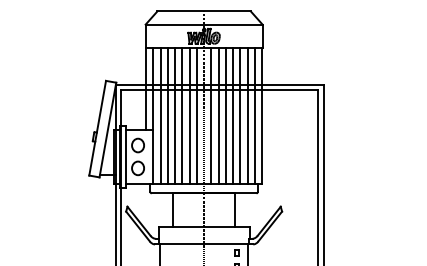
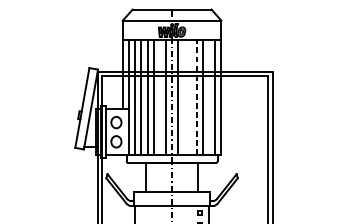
line: (189, 115) -> (159, 97), removed
line: (218, 115) -> (184, 97), removed
line: (225, 115) -> (190, 97), removed
line: (233, 115) -> (196, 97), solid -> dashed
line: (247, 115) -> (208, 97), removed

